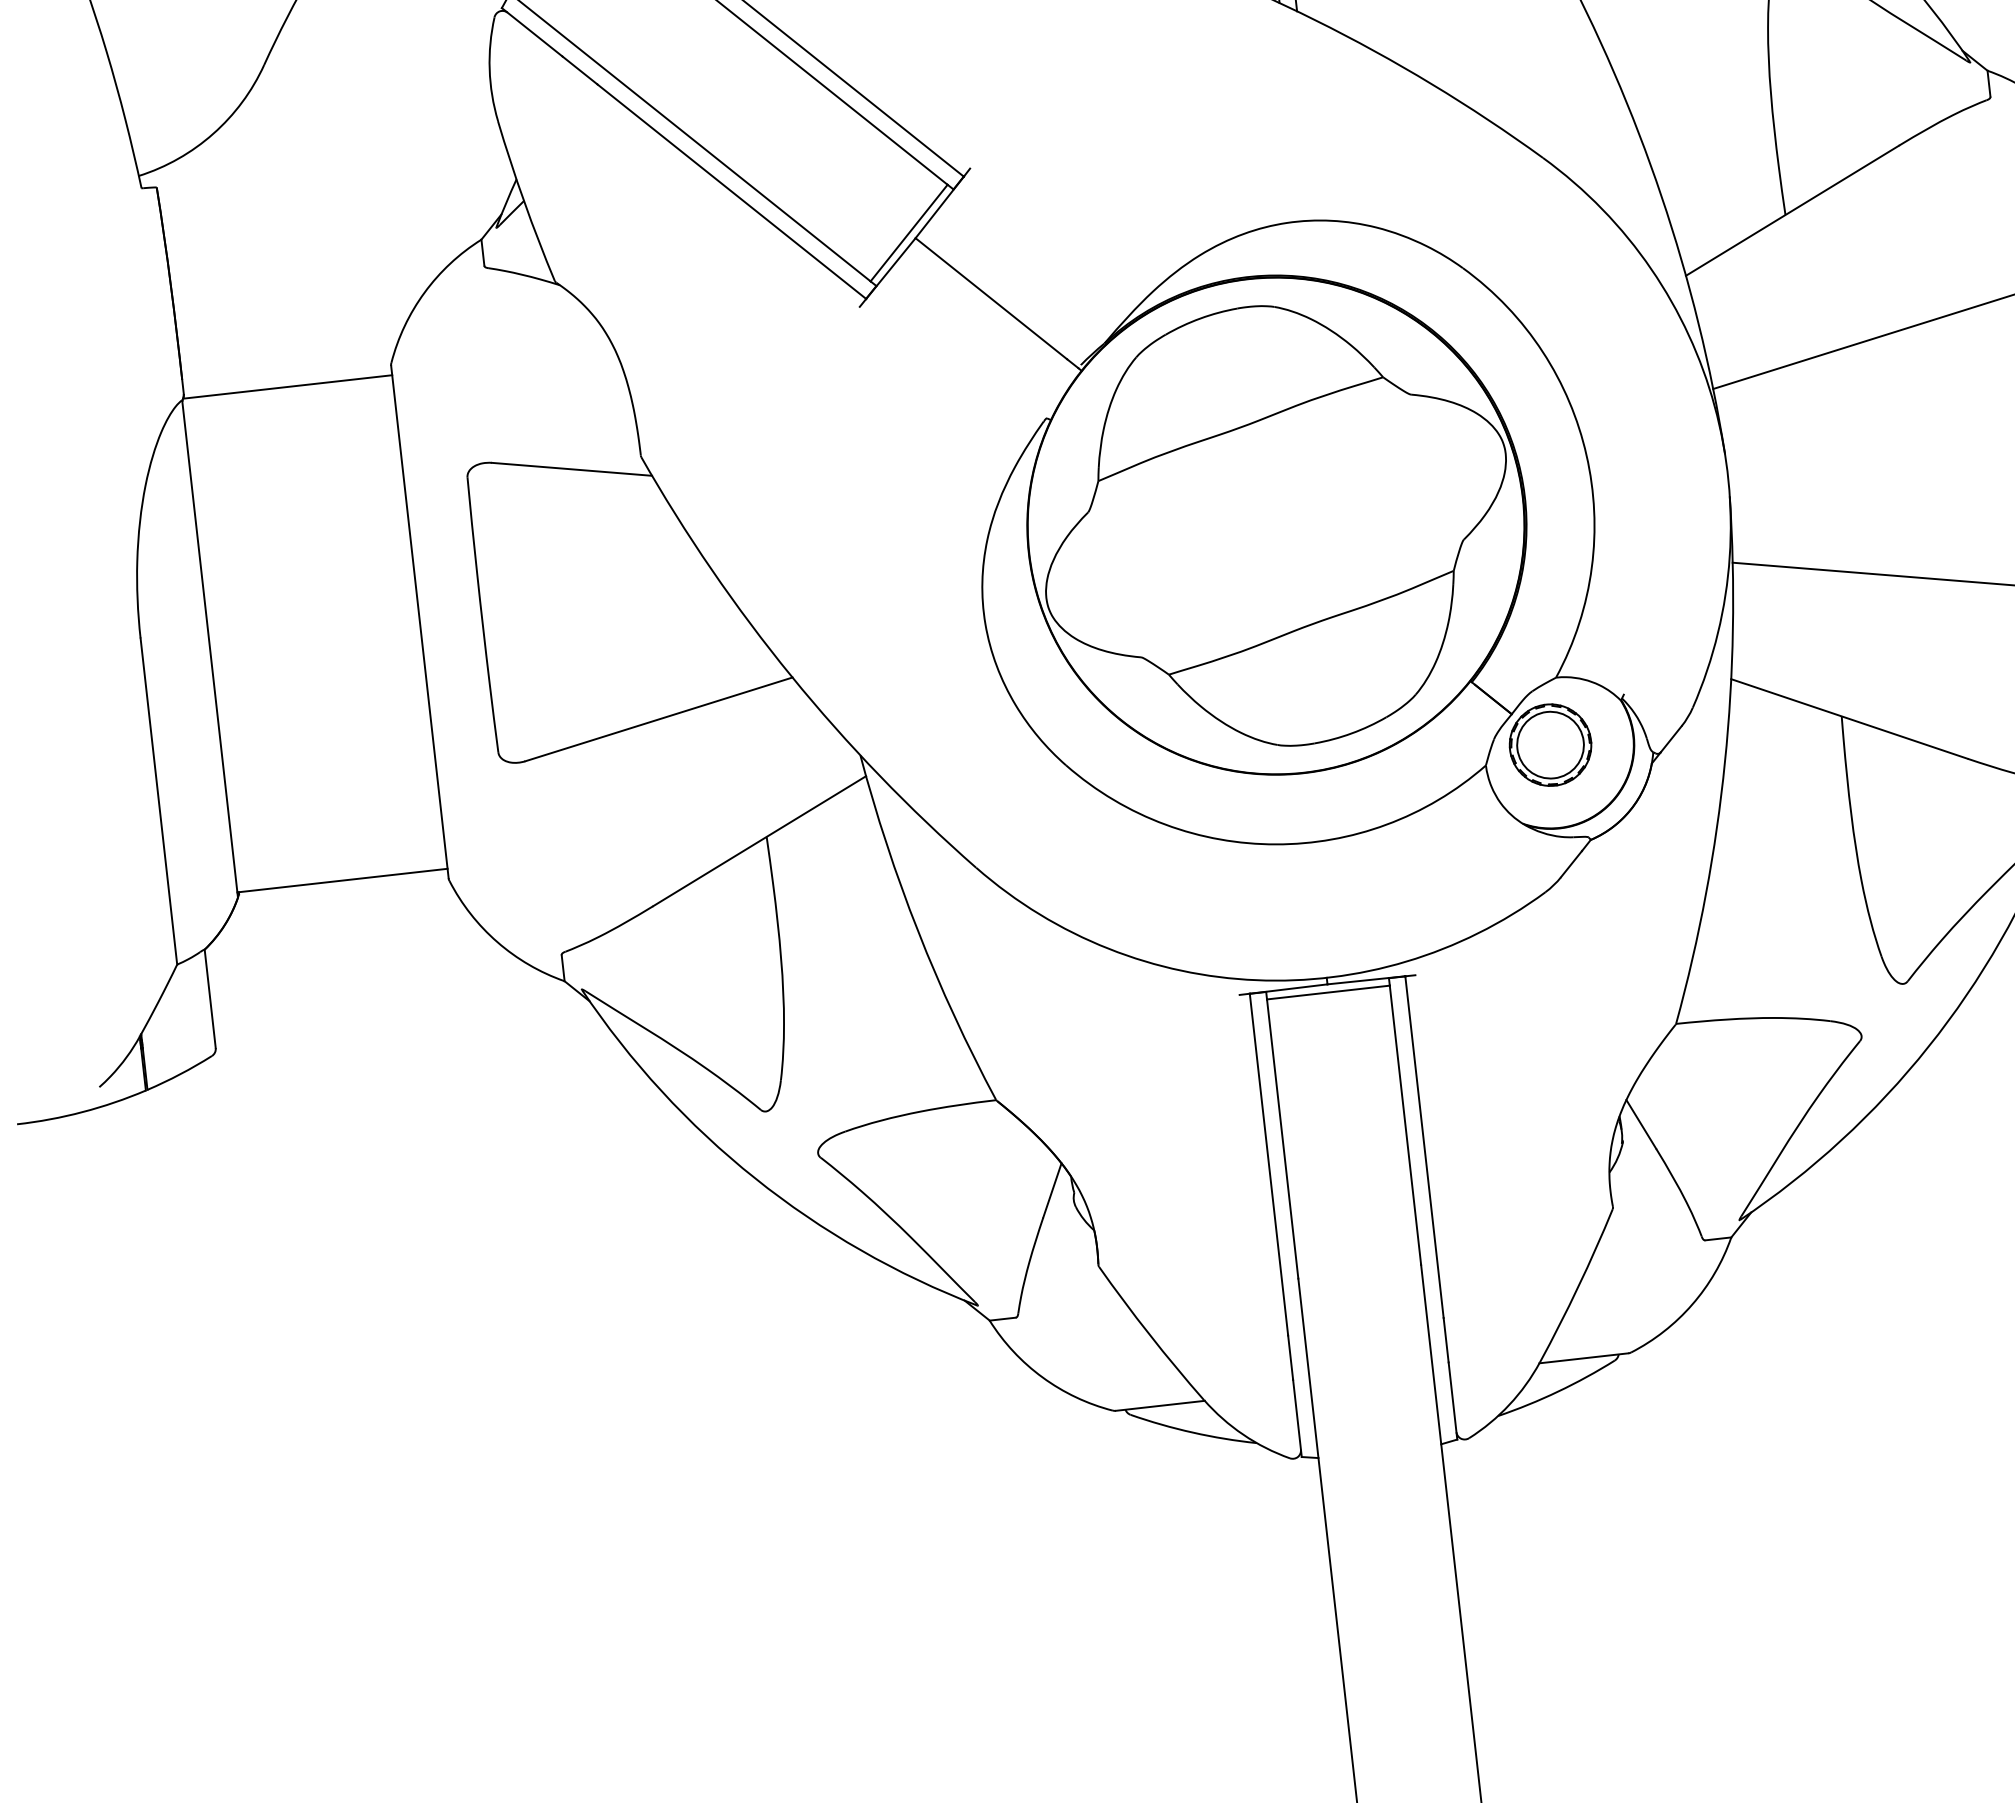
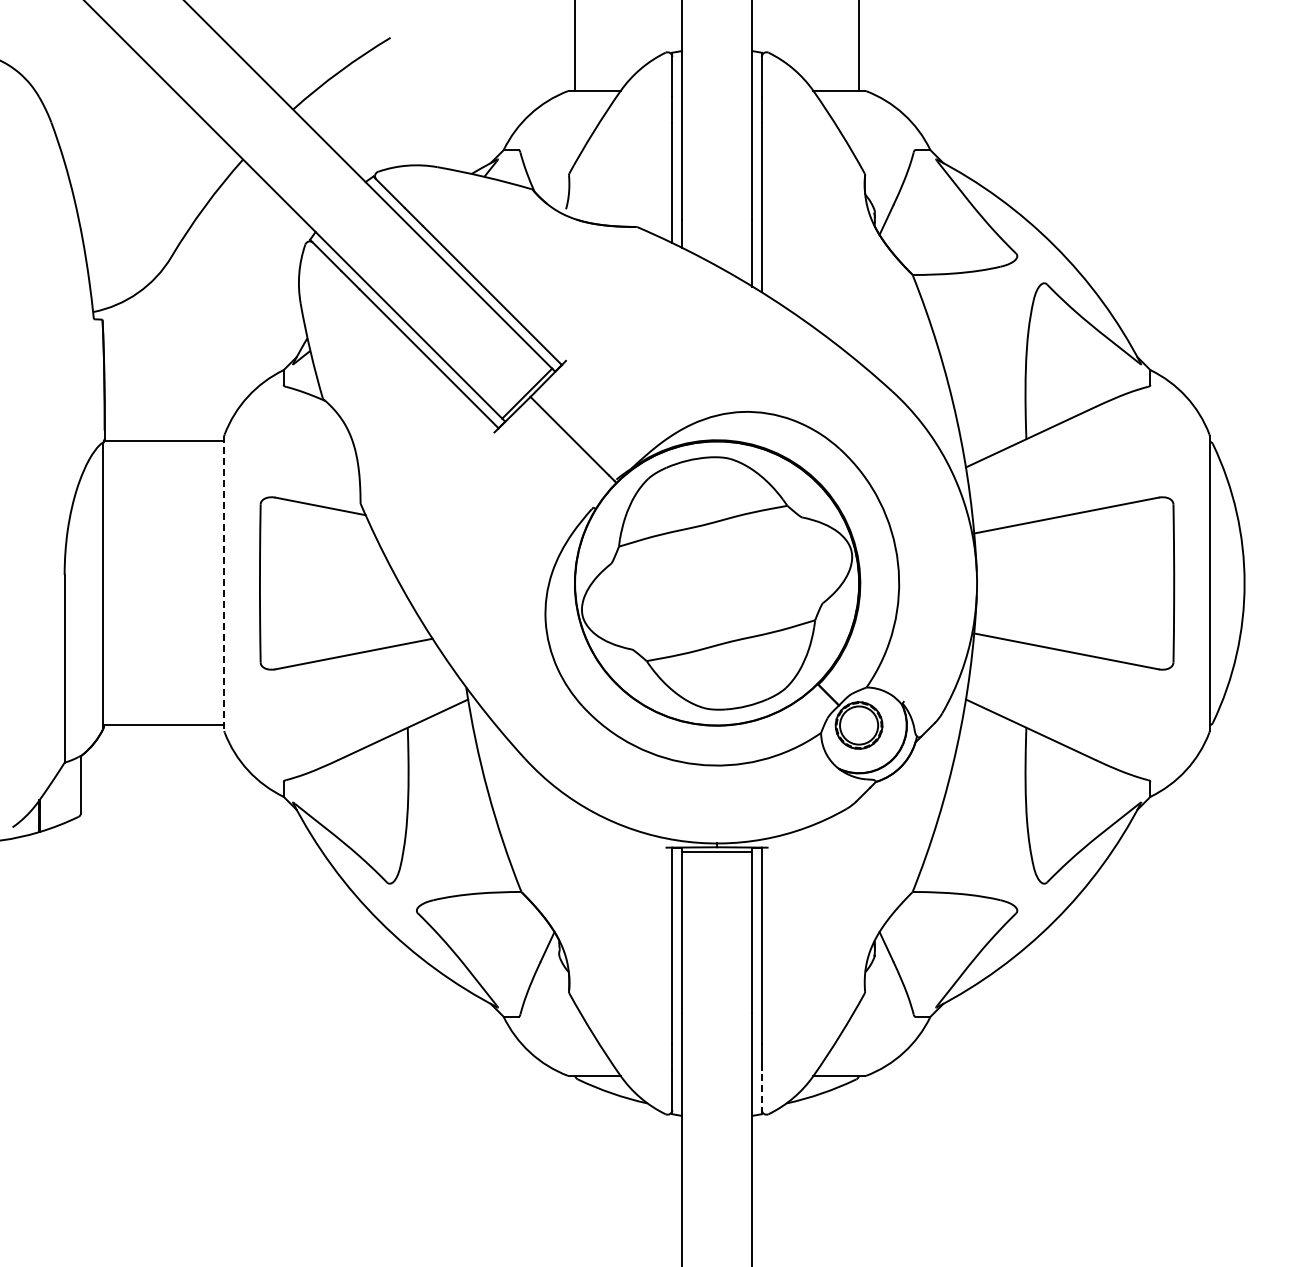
line: (420, 622) -> (224, 583), solid -> dashed
line: (1452, 1400) -> (761, 1091), solid -> dashed

